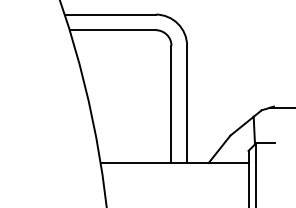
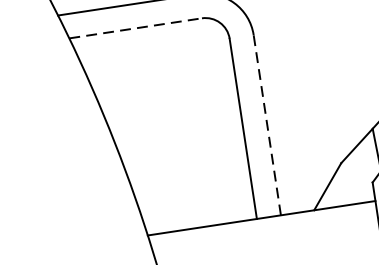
line: (113, 30) -> (136, 28), solid -> dashed
line: (187, 104) -> (267, 125), solid -> dashed

